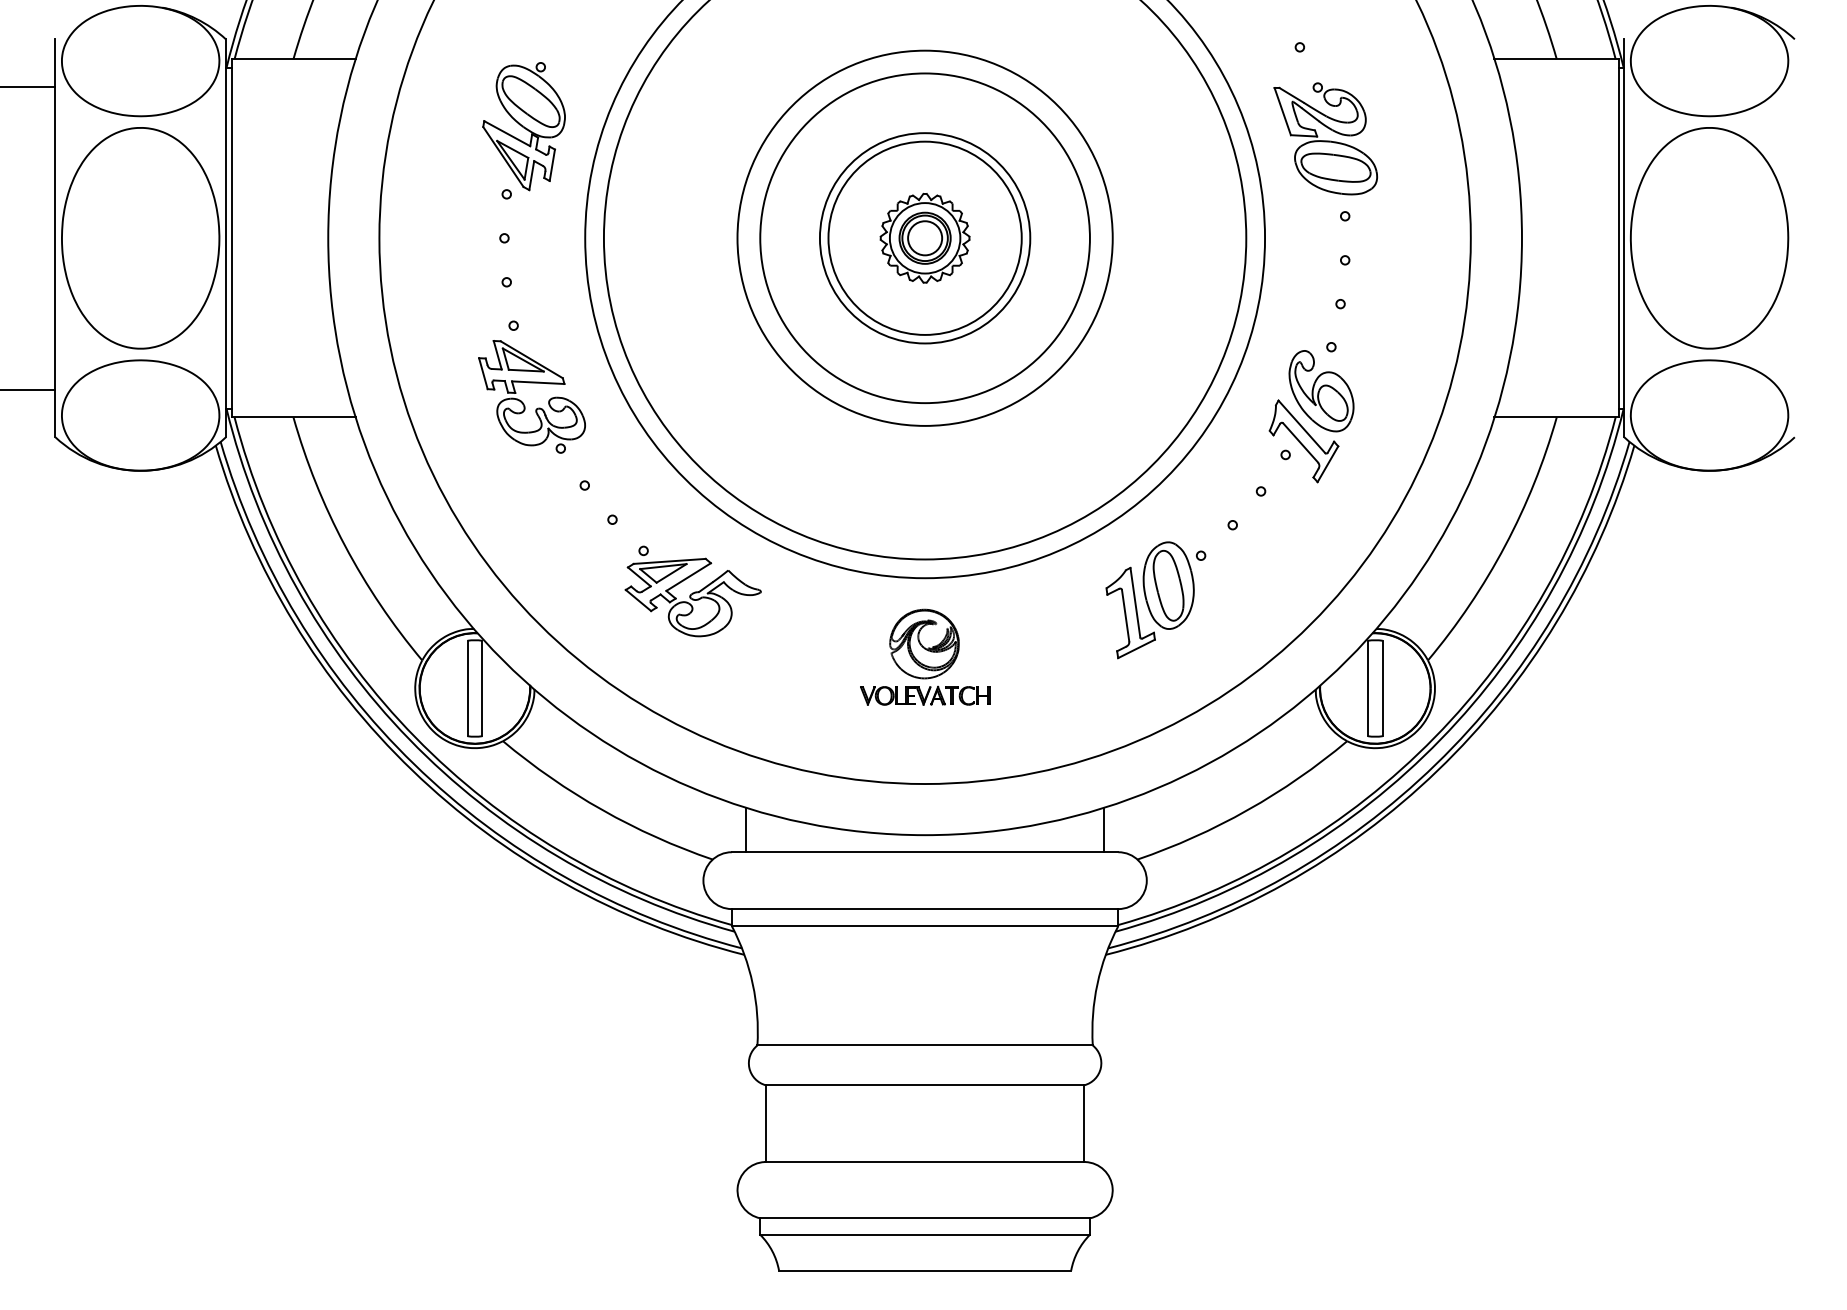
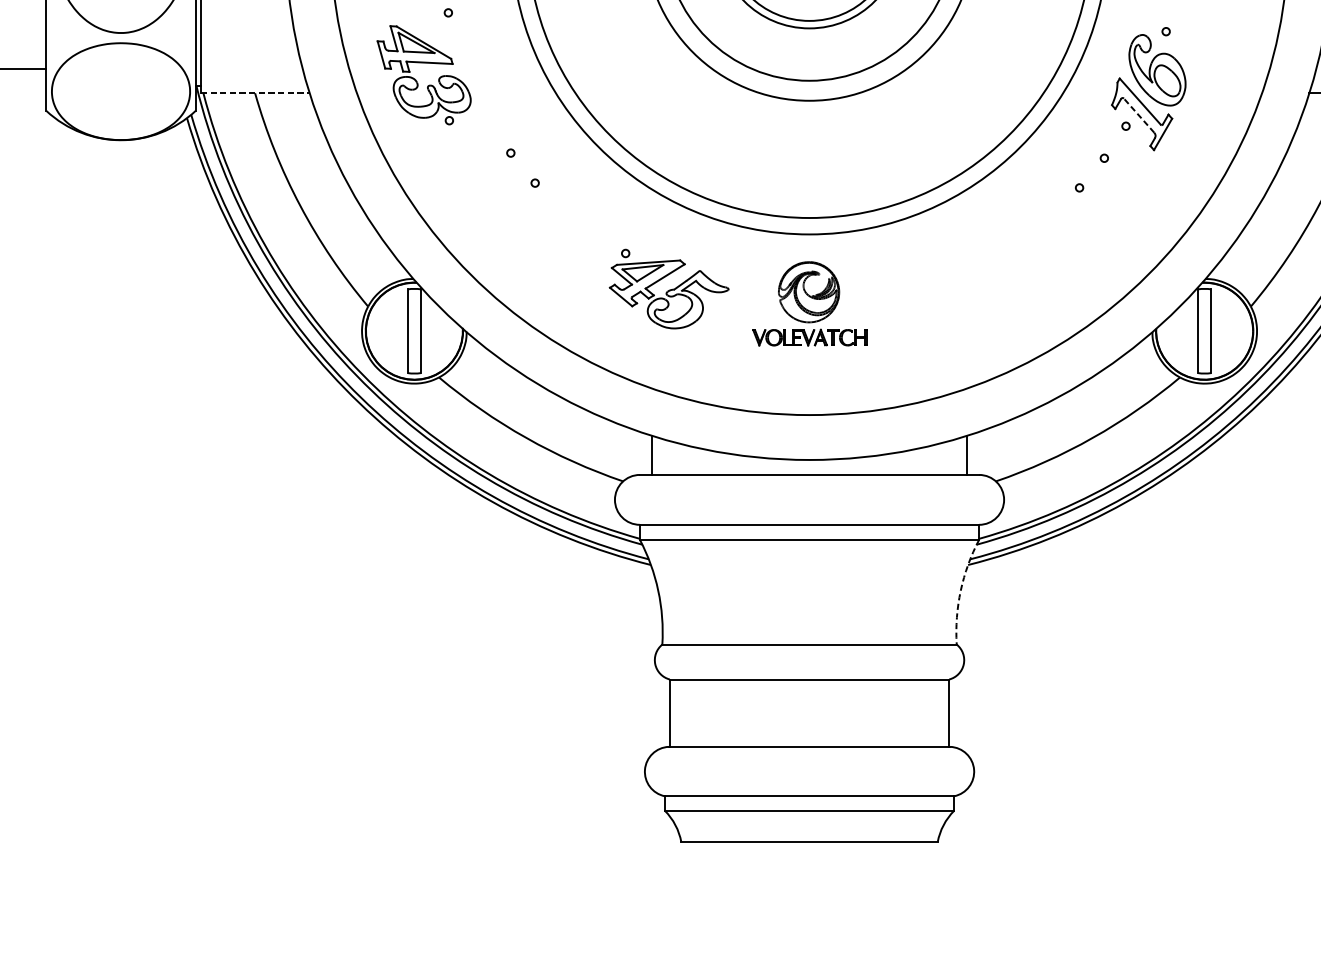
part: (523, 402) -> (416, 80), moved
line: (294, 417) -> (256, 93), solid -> dashed
line: (1300, 442) -> (1139, 115), solid -> dashed
part: (692, 591) -> (668, 289), moved
part: (1155, 600) -> (1011, 254), removed
arc: (1097, 984) -> (960, 591), solid -> dashed

